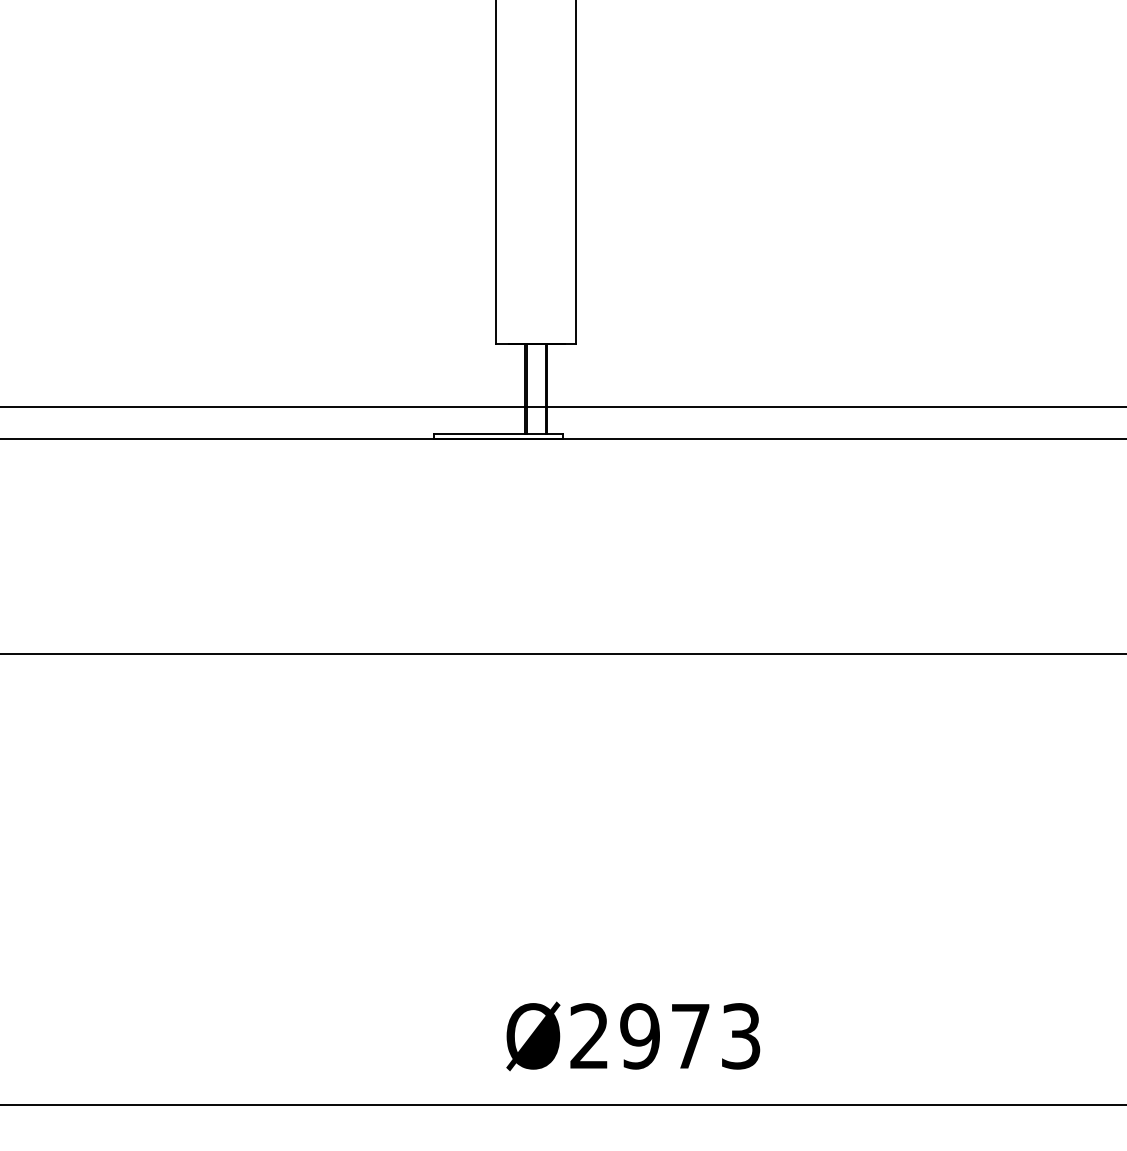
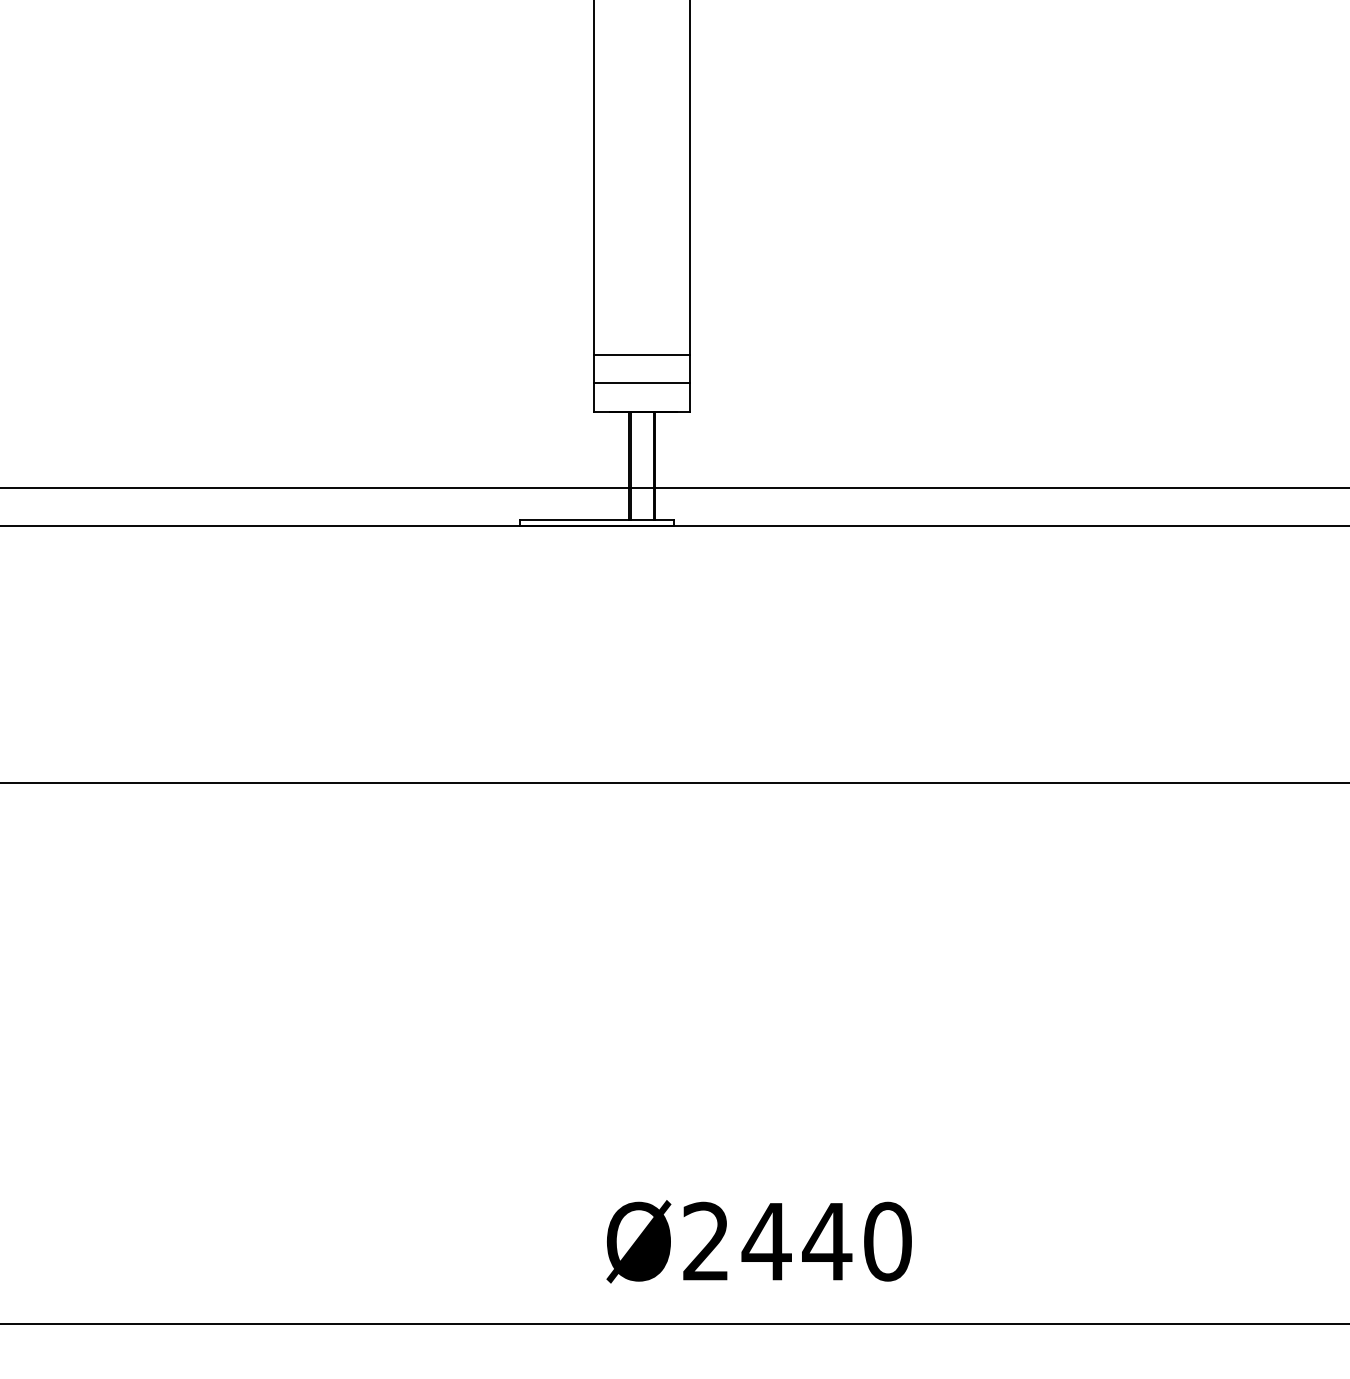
line: (535, 296) -> (641, 355), added
line: (535, 320) -> (641, 383), added
text: (690, 1036) -> (827, 1241), Ø2973 -> Ø2440

